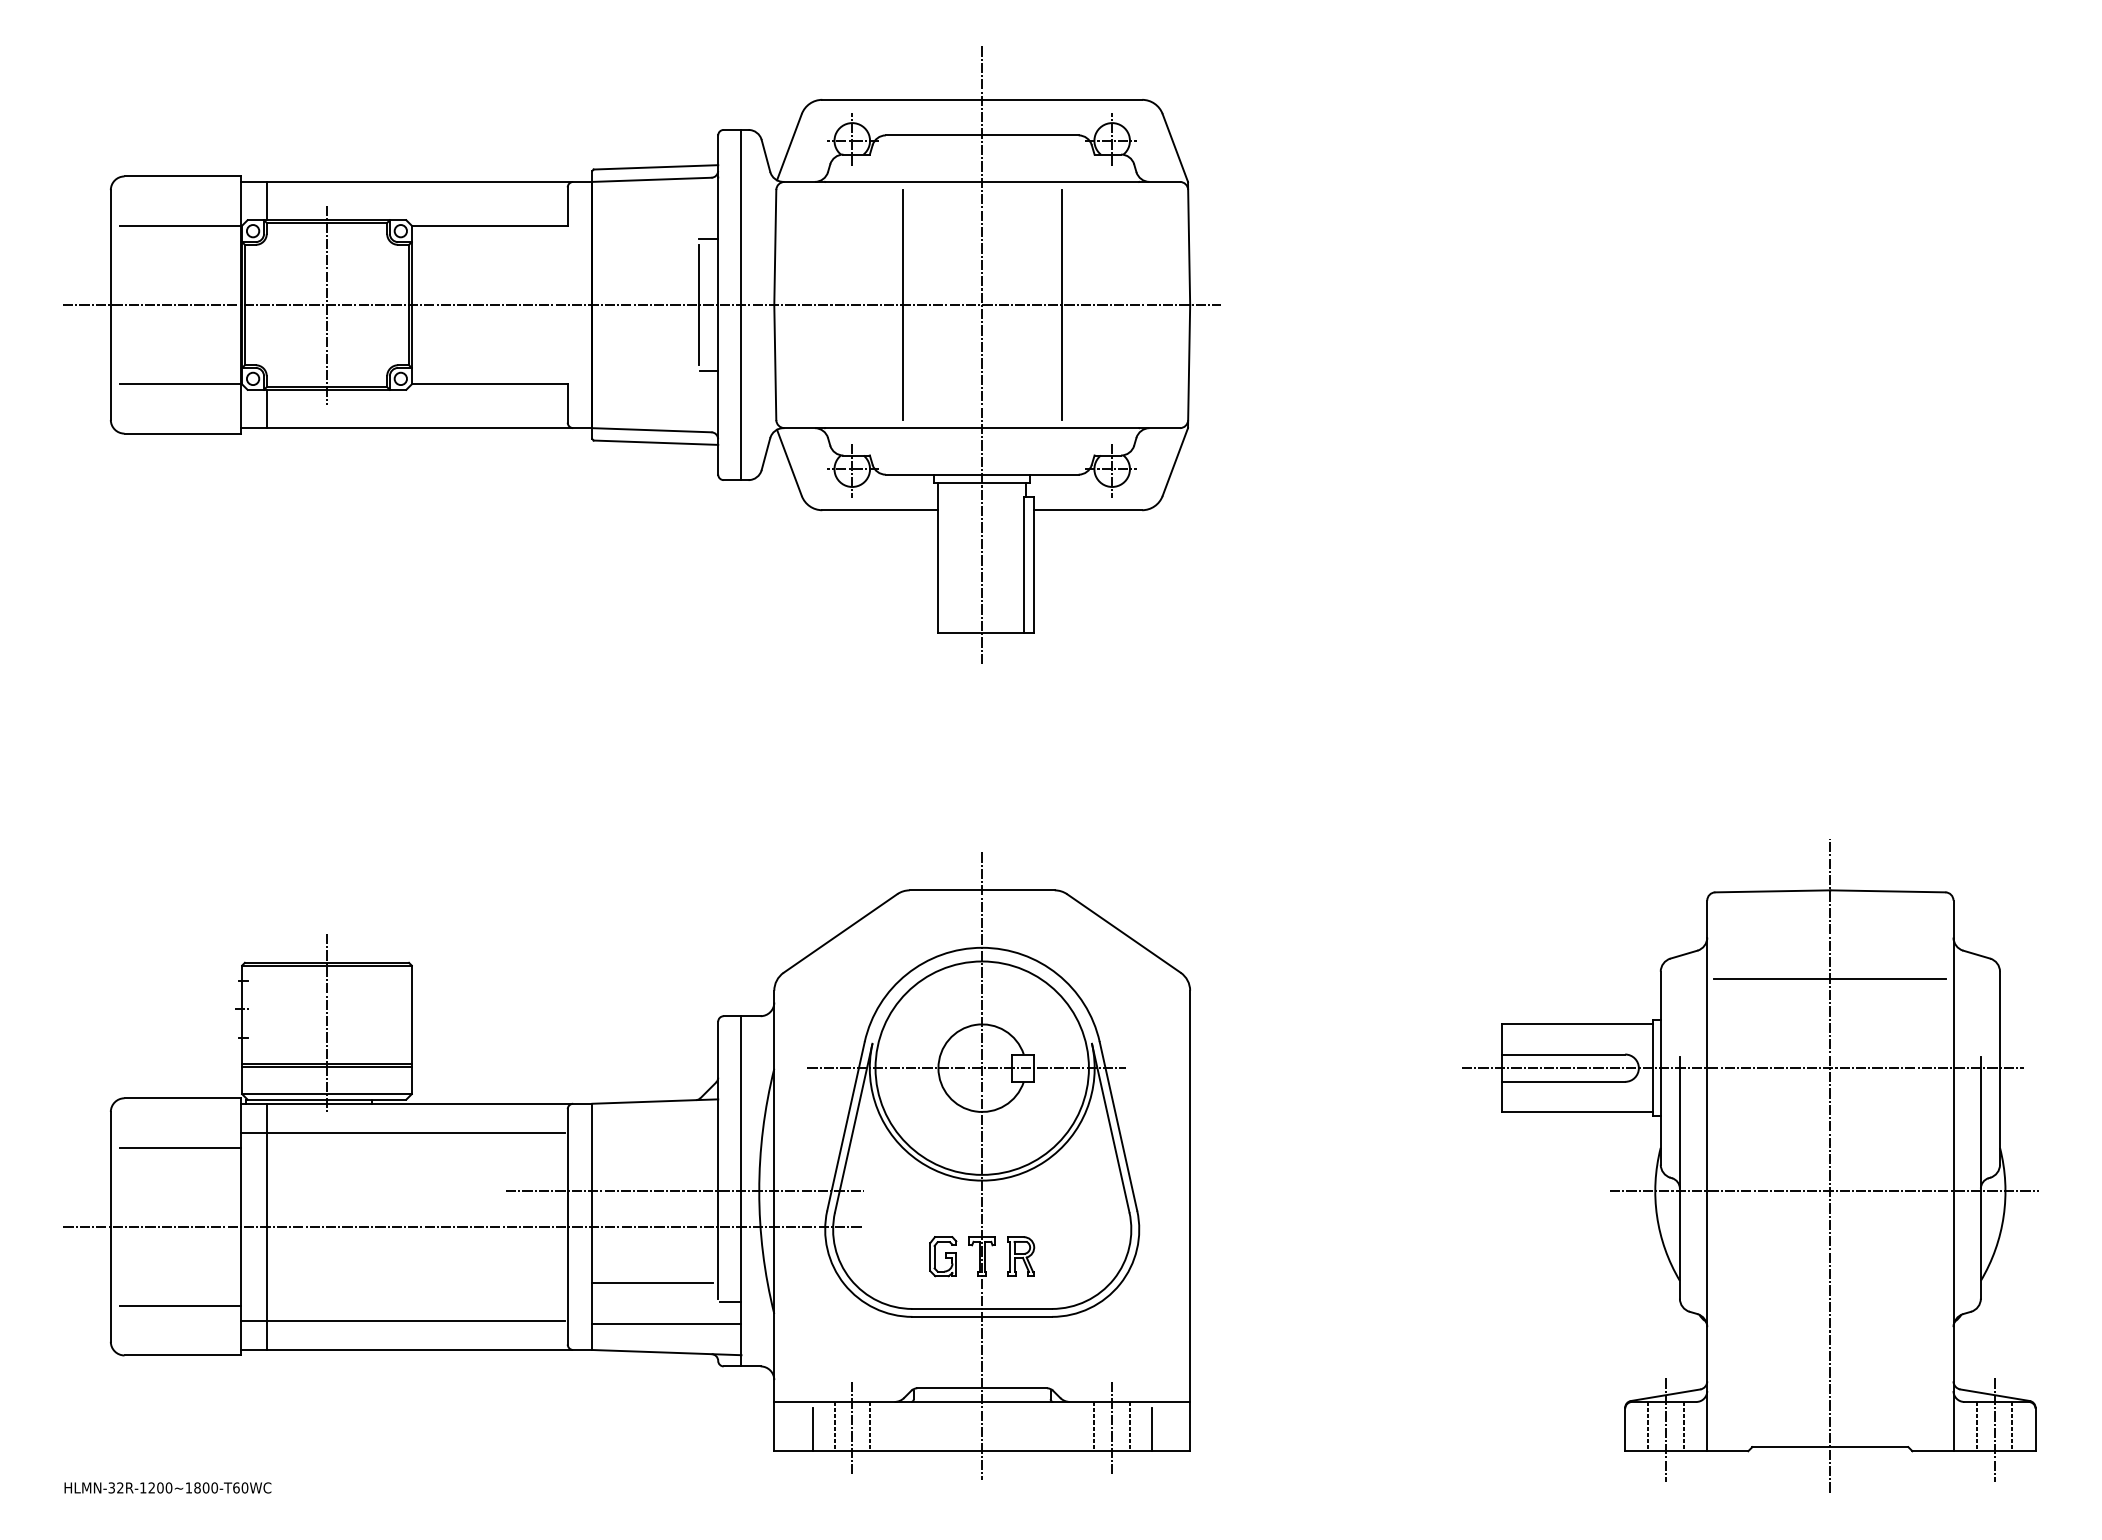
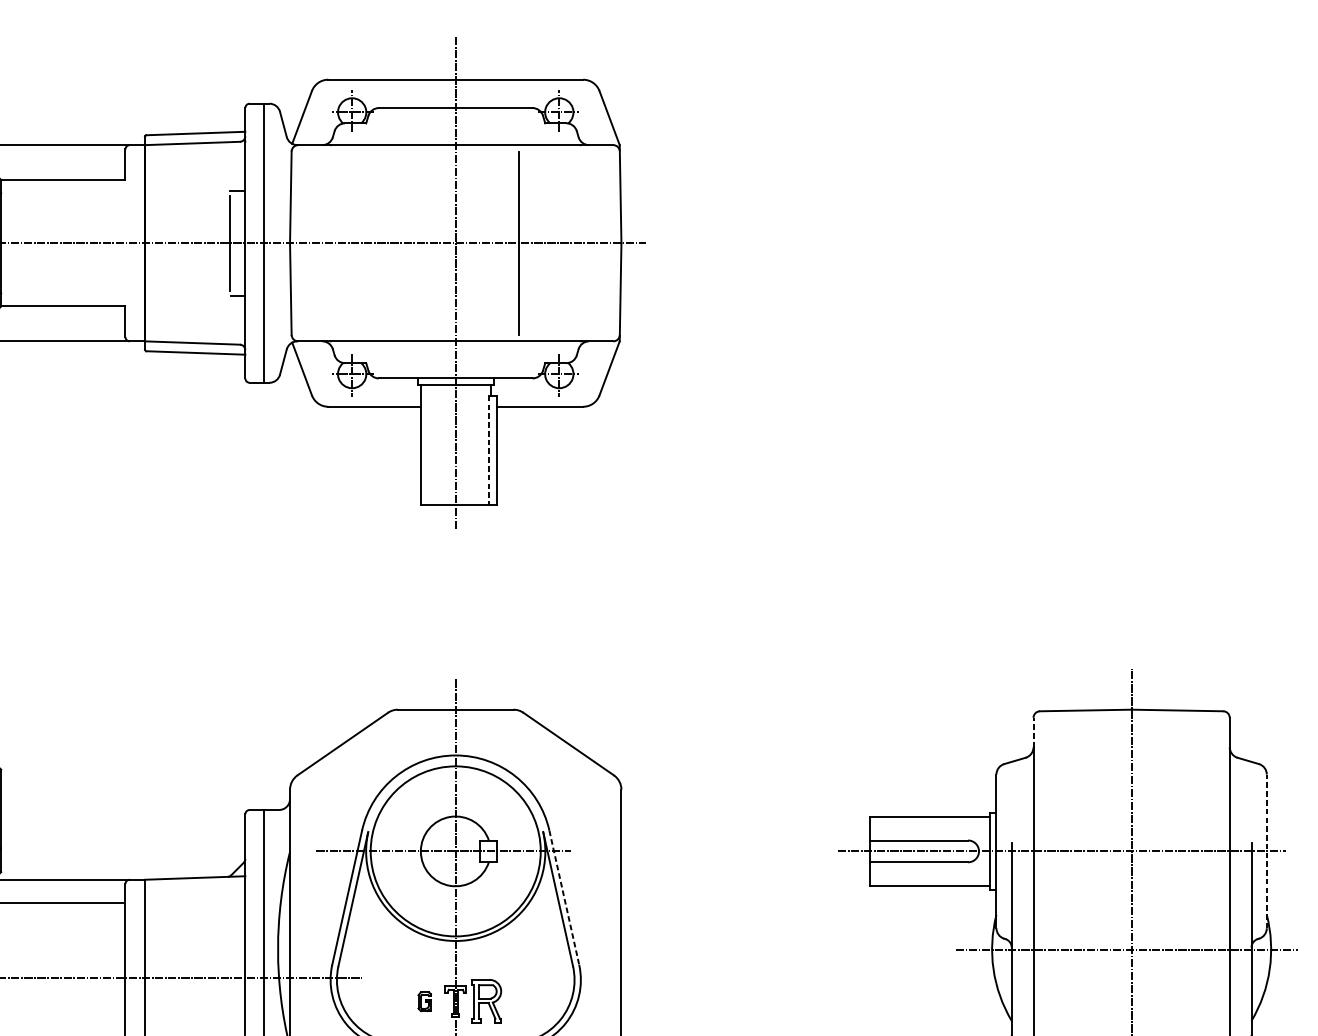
line: (902, 304) -> (392, 242), removed
line: (1023, 565) -> (488, 450), solid -> dashed
line: (1707, 919) -> (1033, 732), solid -> dashed
line: (1829, 979) -> (1130, 780), removed
line: (2000, 1067) -> (1267, 850), solid -> dashed
line: (1118, 1126) -> (564, 897), solid -> dashed
line: (685, 1191) -> (219, 949), removed
part: (943, 1256) -> (424, 1001), size x0.6
part: (1021, 1256) -> (487, 1001), size x1.4
line: (652, 1282) -> (192, 1022), removed

